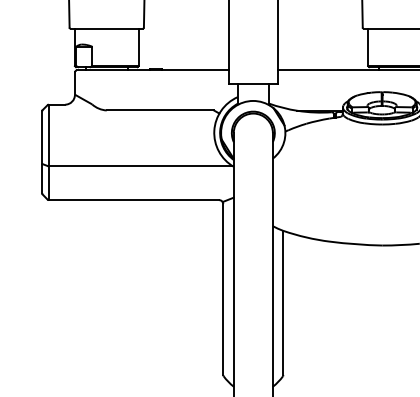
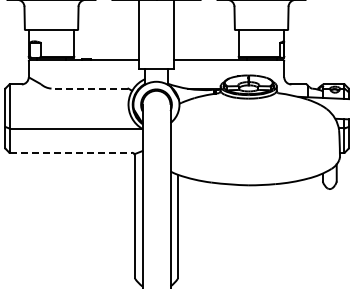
line: (159, 110) -> (89, 88), solid -> dashed
line: (133, 199) -> (70, 152), solid -> dashed

